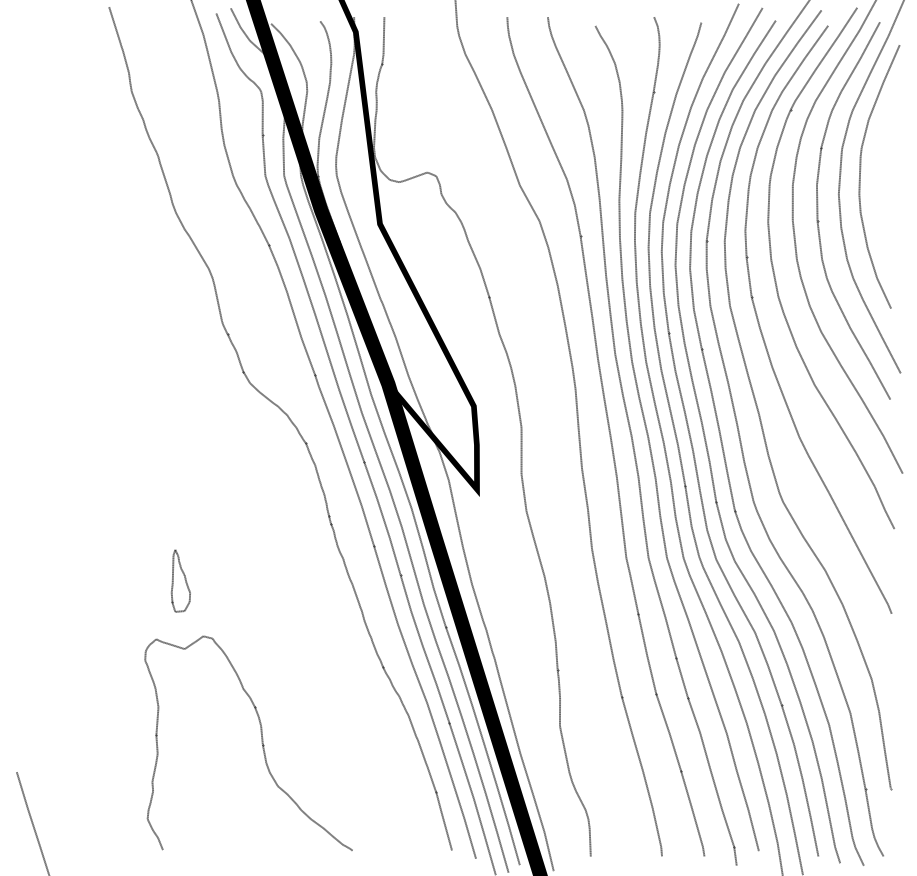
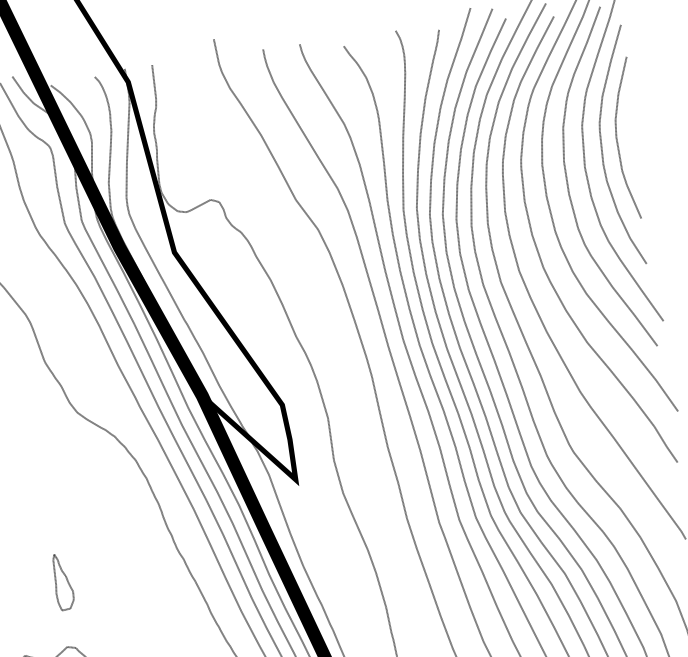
curve: (878, 169) -> (617, 139), added
part: (180, 580) -> (62, 581), moved

